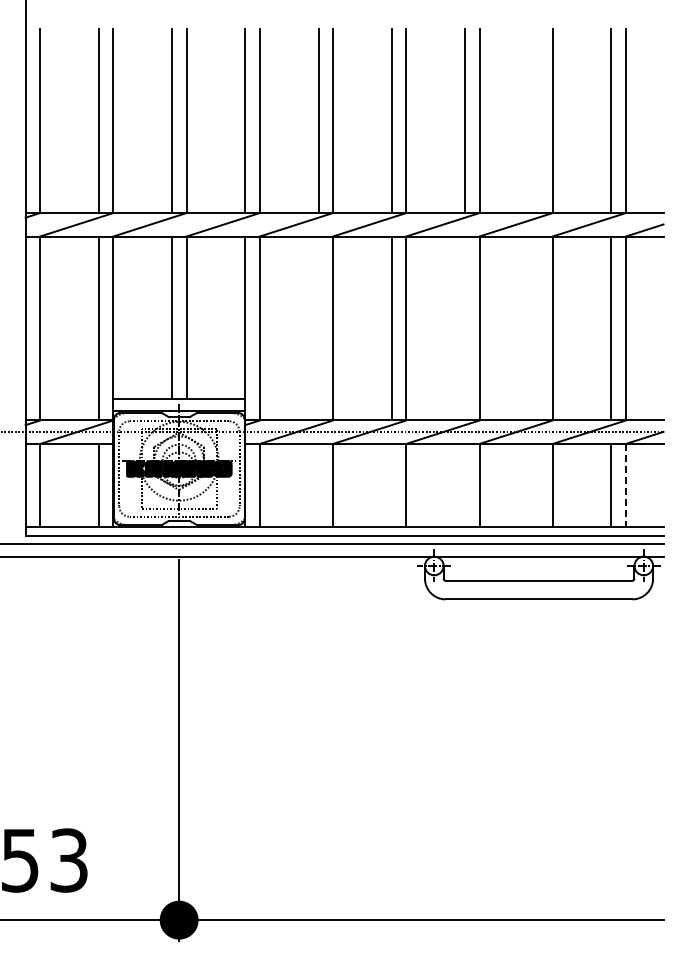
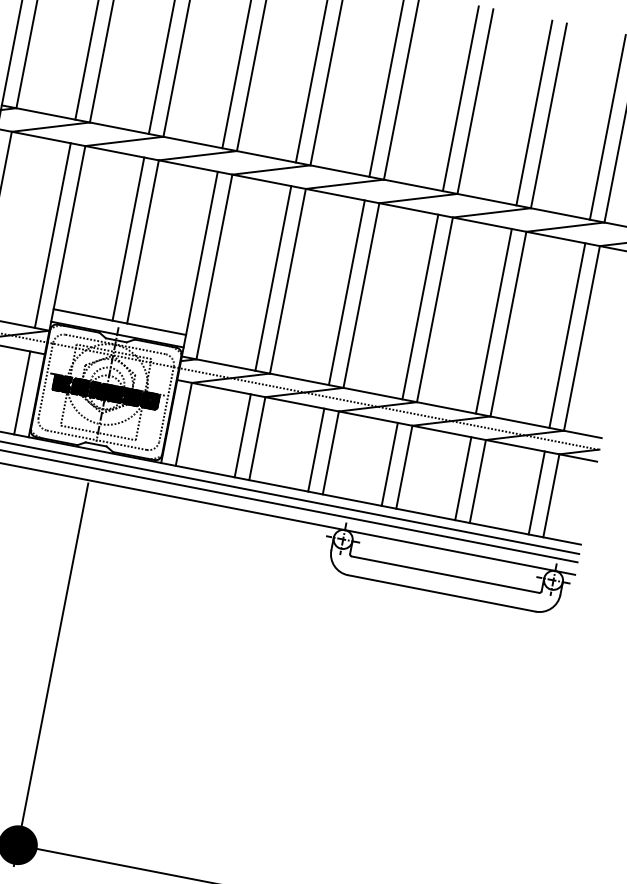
line: (538, 121) -> (534, 113), added
line: (318, 328) -> (273, 278), added
line: (465, 328) -> (420, 307), added
line: (538, 328) -> (494, 321), added
line: (318, 484) -> (242, 435), added
line: (391, 484) -> (316, 449), added
line: (465, 484) -> (390, 463), added
line: (538, 484) -> (463, 477), added
line: (625, 485) -> (550, 495), dashed -> solid

